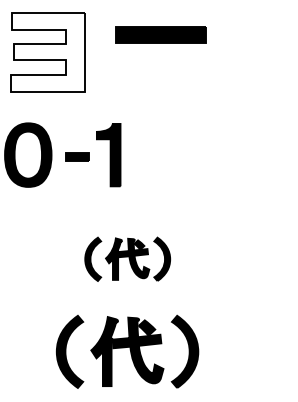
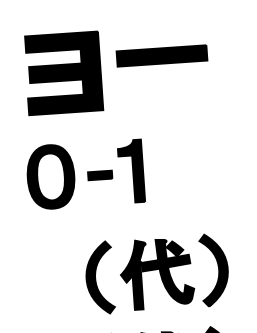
part: (160, 34) -> (161, 55), moved
fill: (47, 52) -> (63, 73), added
part: (127, 259) -> (157, 274), size x1.67

